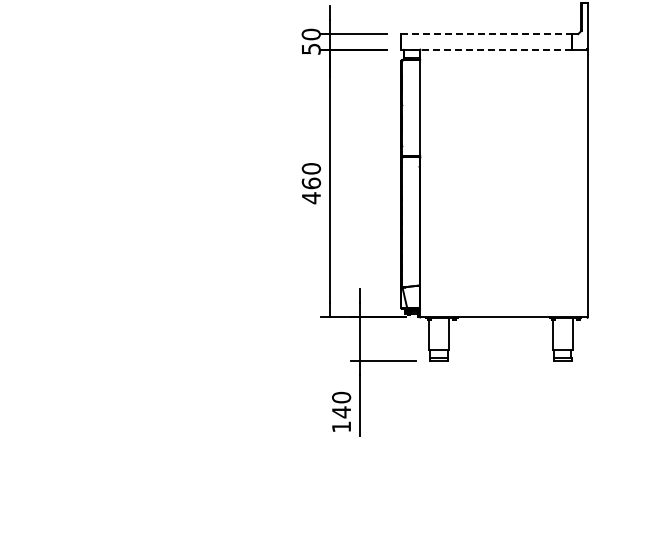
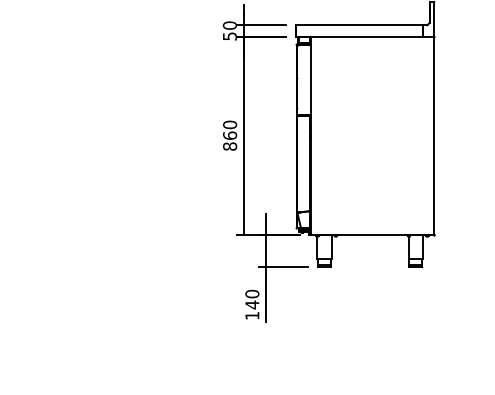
line: (487, 34) -> (360, 25), dashed -> solid
line: (486, 49) -> (359, 36), dashed -> solid
text: (311, 198) -> (230, 146), 460 -> 860

